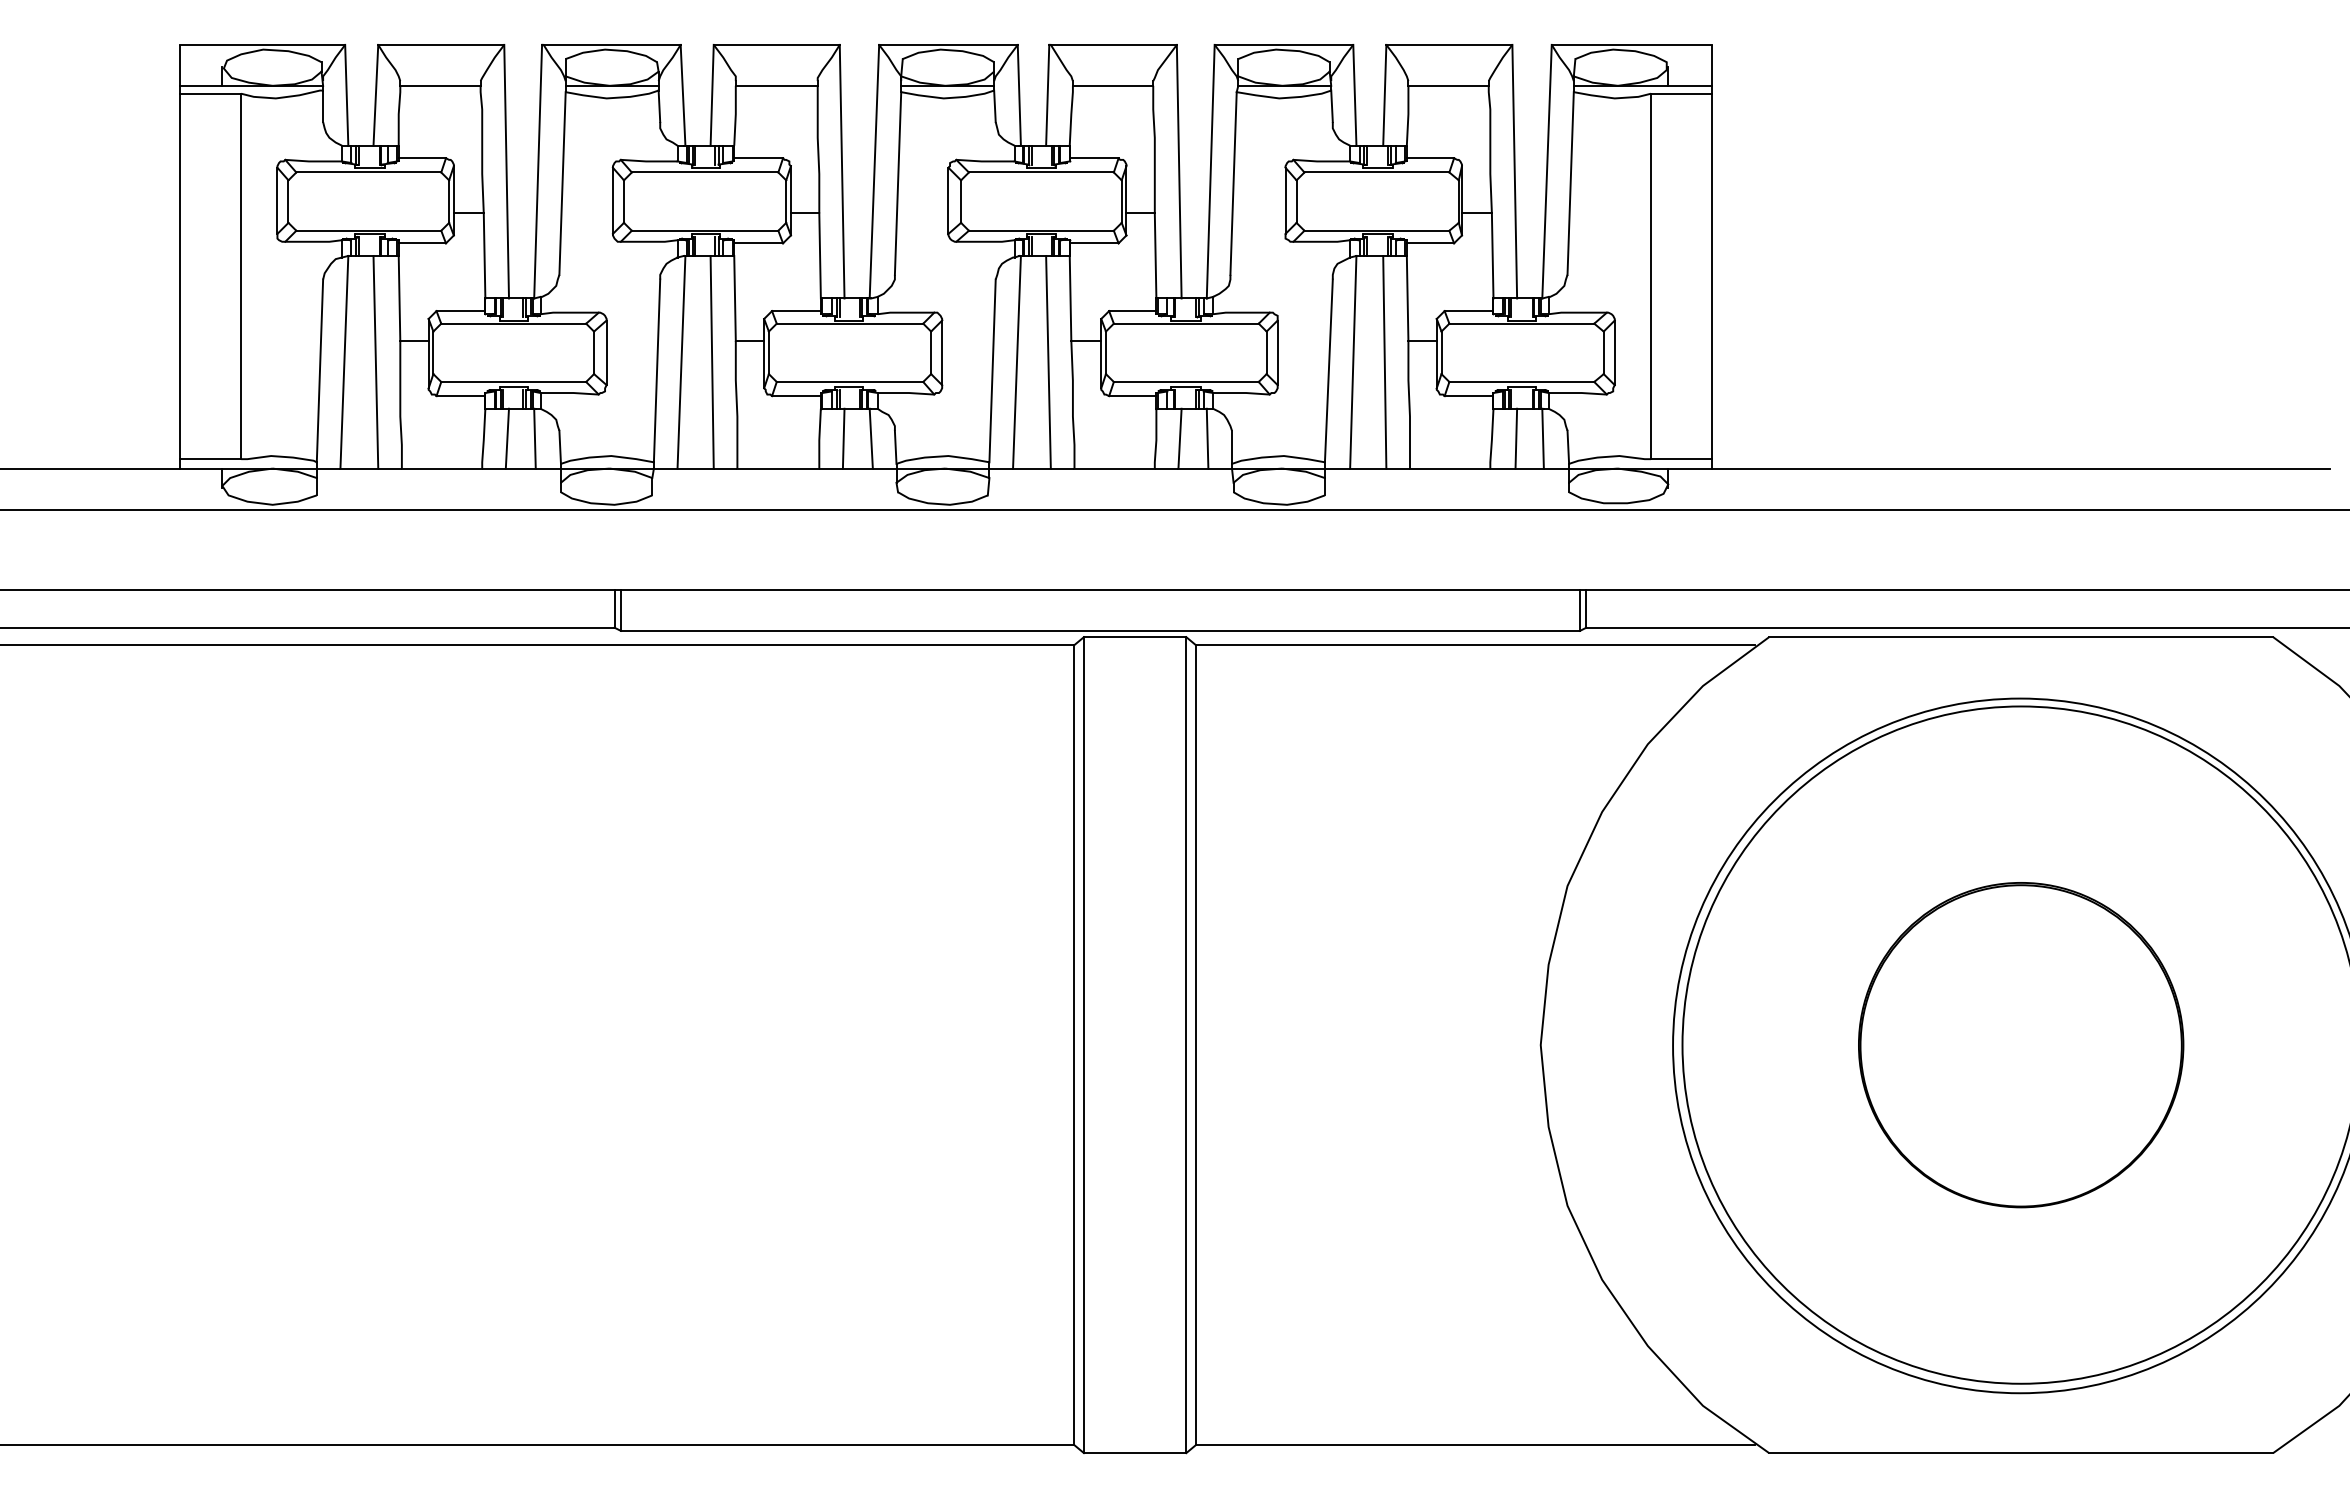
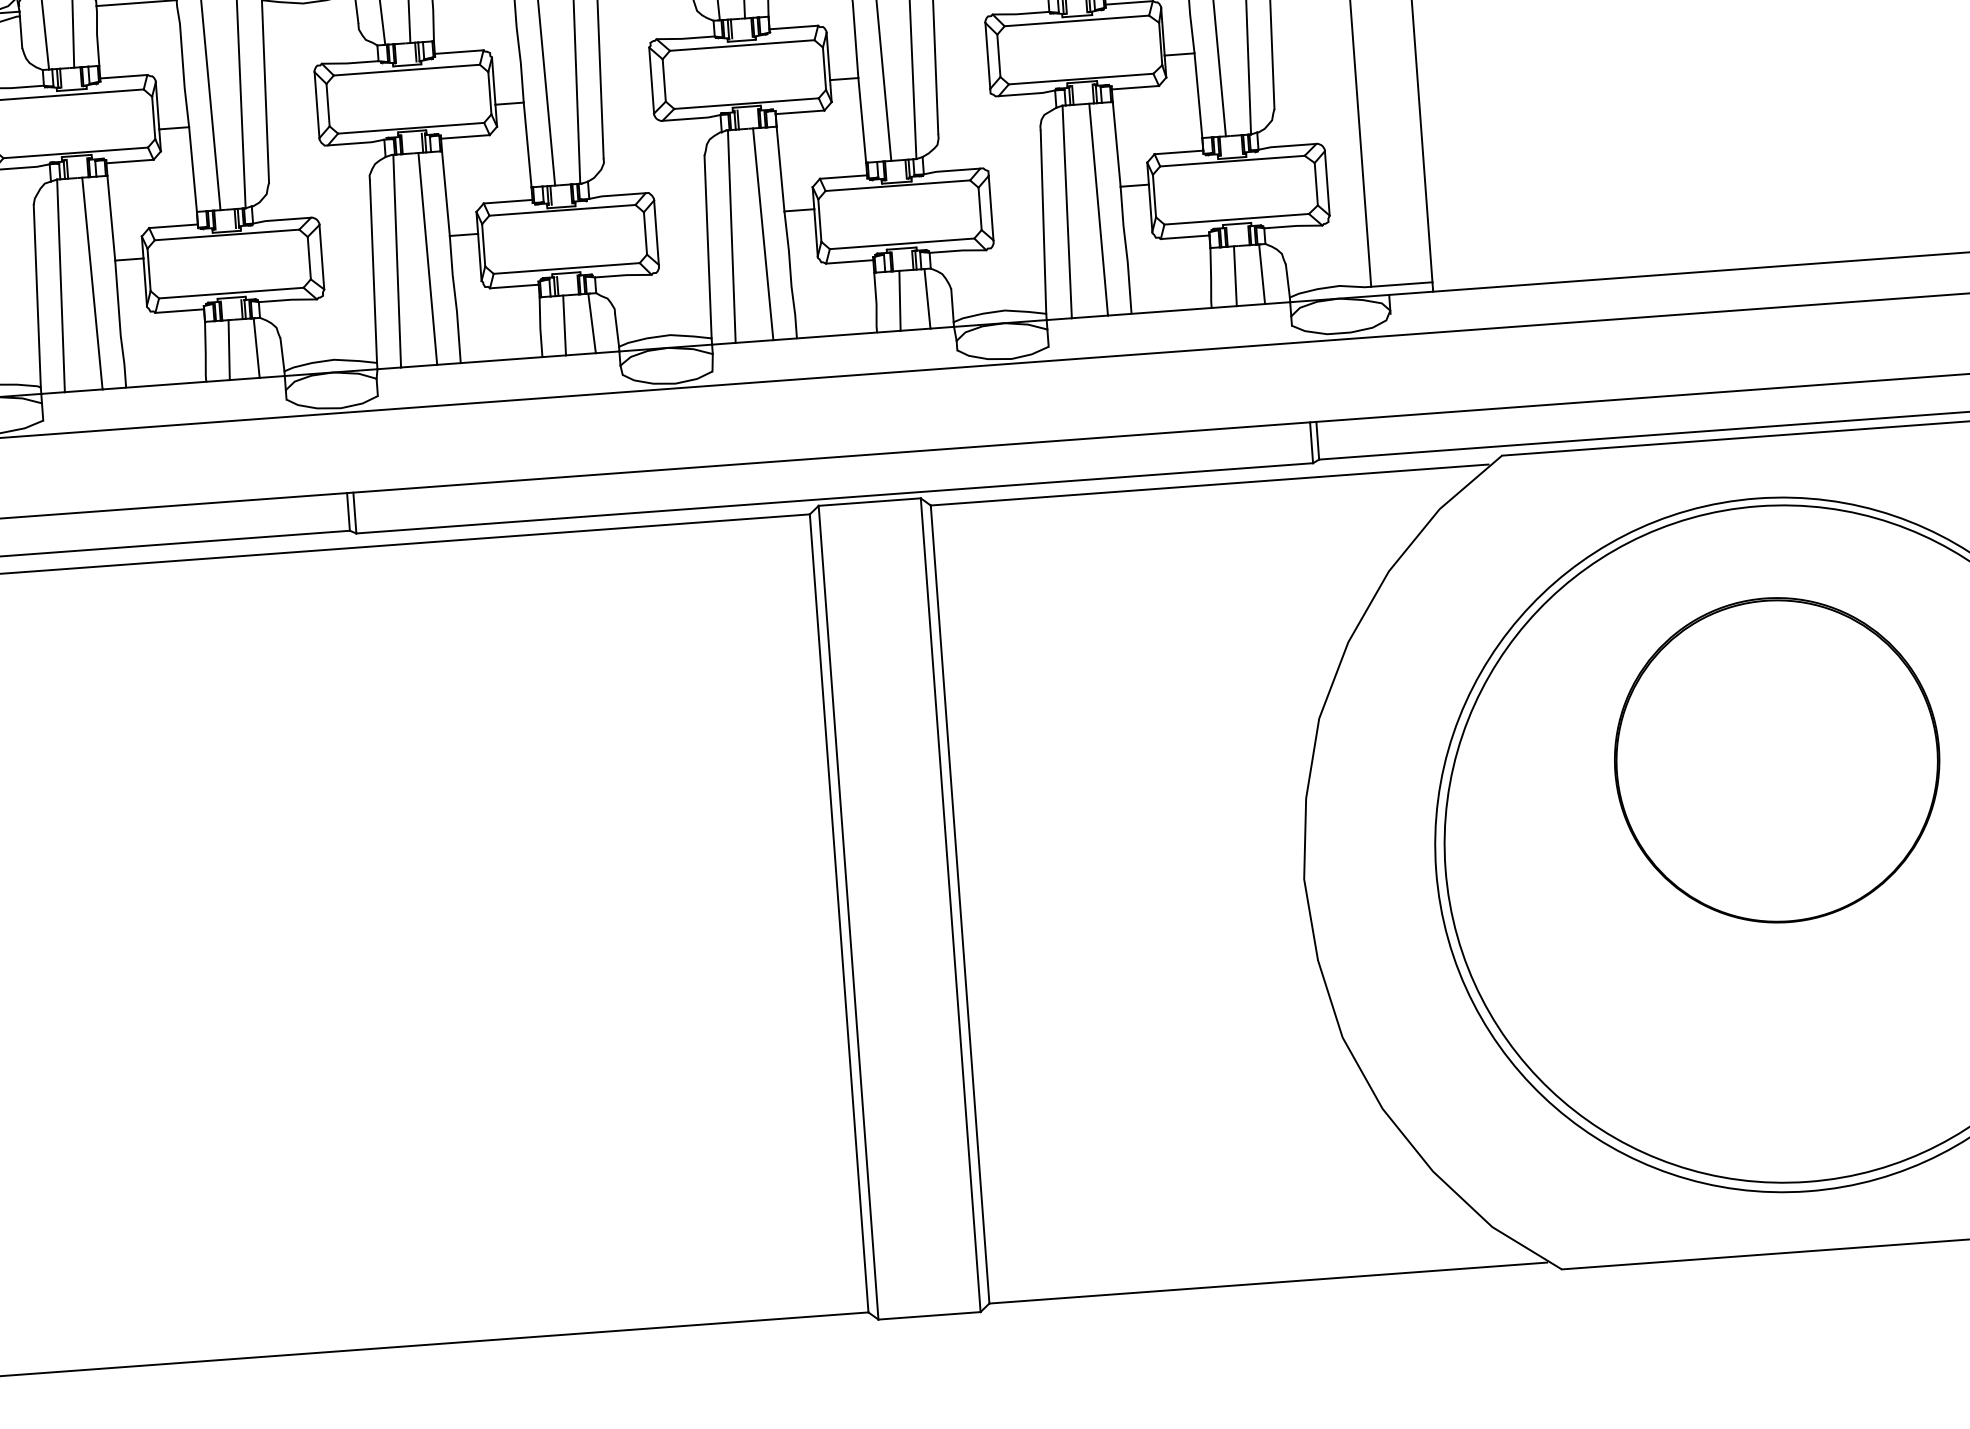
part: (2021, 1045) -> (1777, 760), moved

